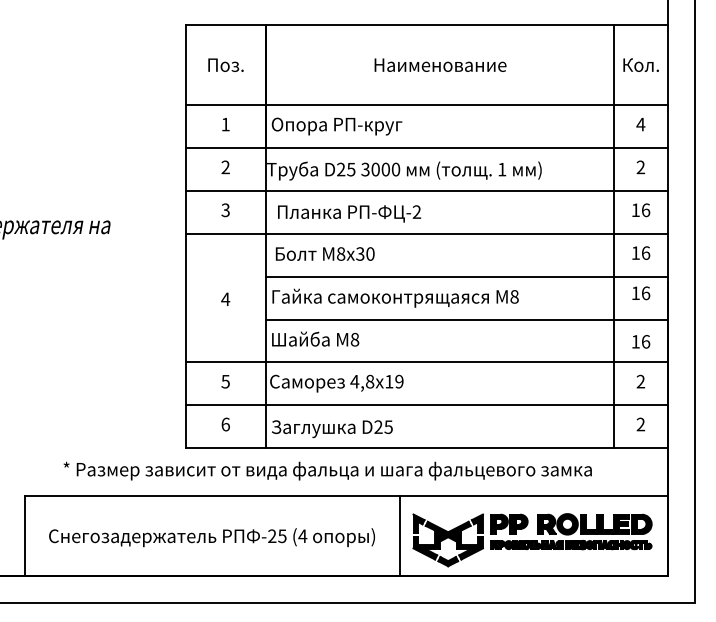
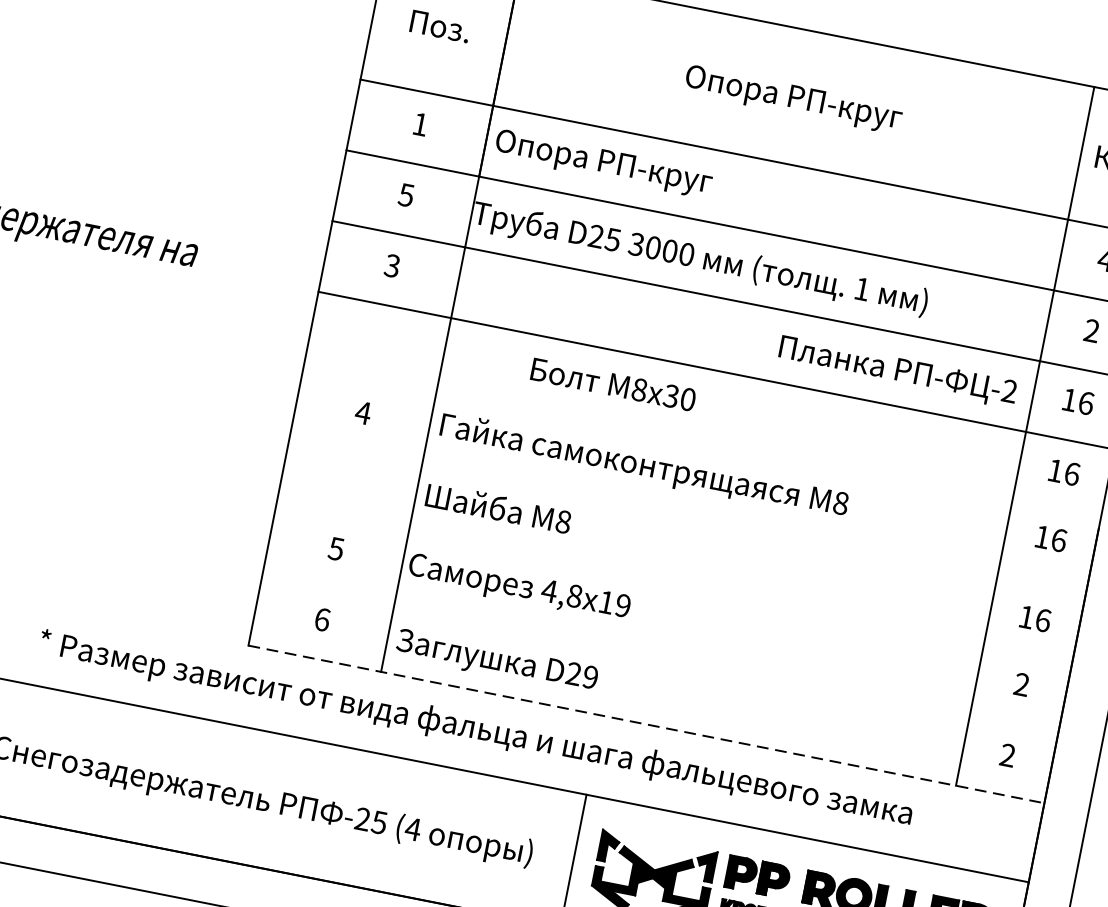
text: (440, 66) -> (794, 98), Наименование -> Опора РП-круг
text: (225, 167) -> (406, 195), 2 -> 5
text: (349, 213) -> (897, 371), moved
text: (324, 253) -> (612, 383), moved
line: (466, 276) -> (768, 453), removed
line: (466, 319) -> (754, 524), removed
line: (426, 362) -> (674, 582), removed
line: (426, 405) -> (660, 653), removed
text: (388, 426) -> (590, 676), D25 -> D29
line: (427, 448) -> (647, 725), solid -> dashed

